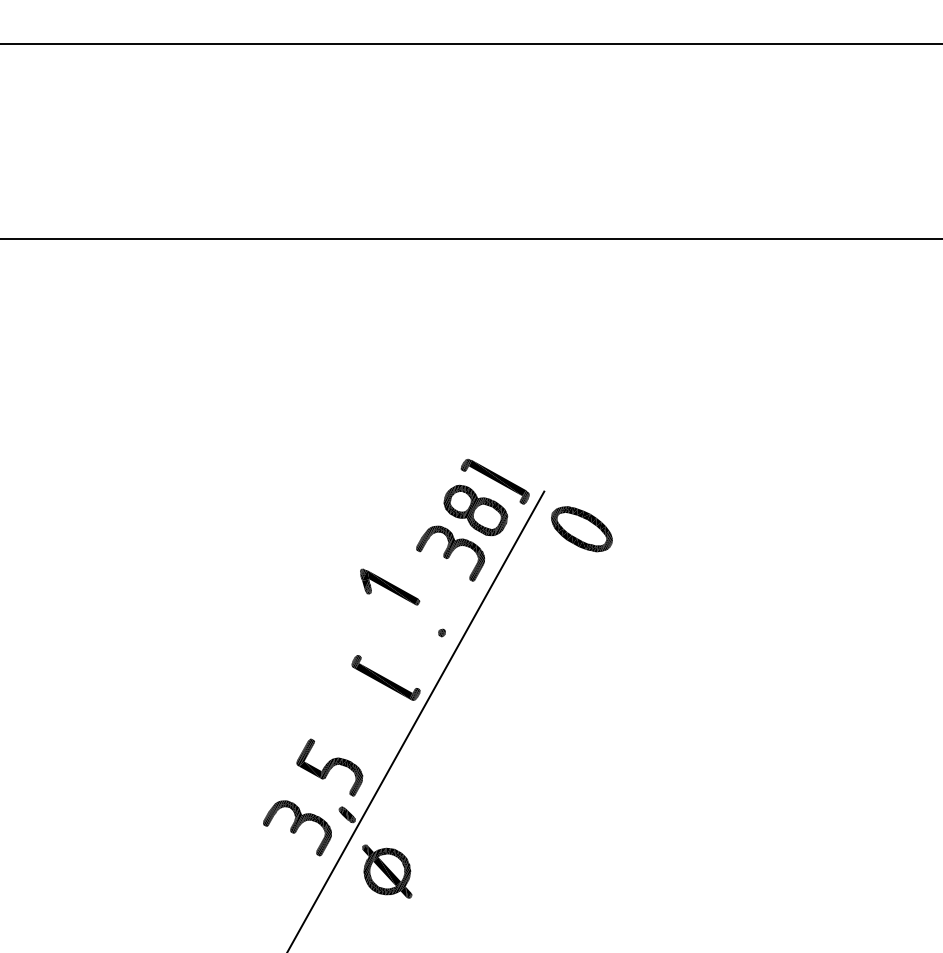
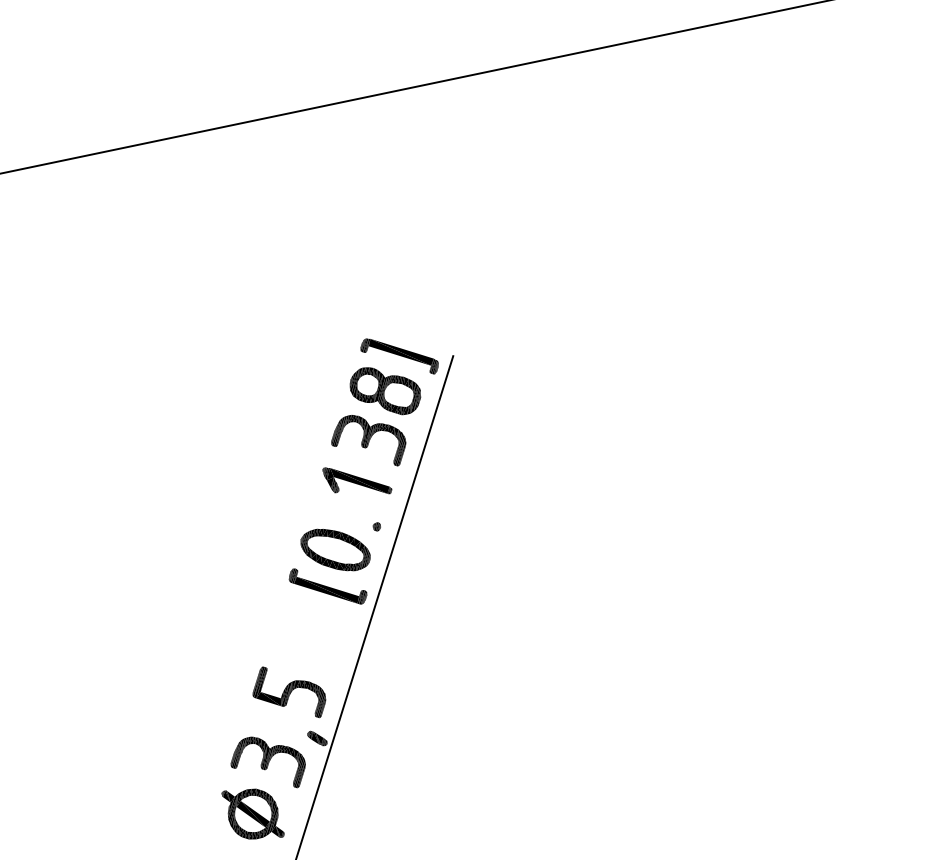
part: (581, 529) -> (335, 550), moved
part: (390, 586) -> (357, 480), moved
part: (387, 871) -> (253, 813), moved

